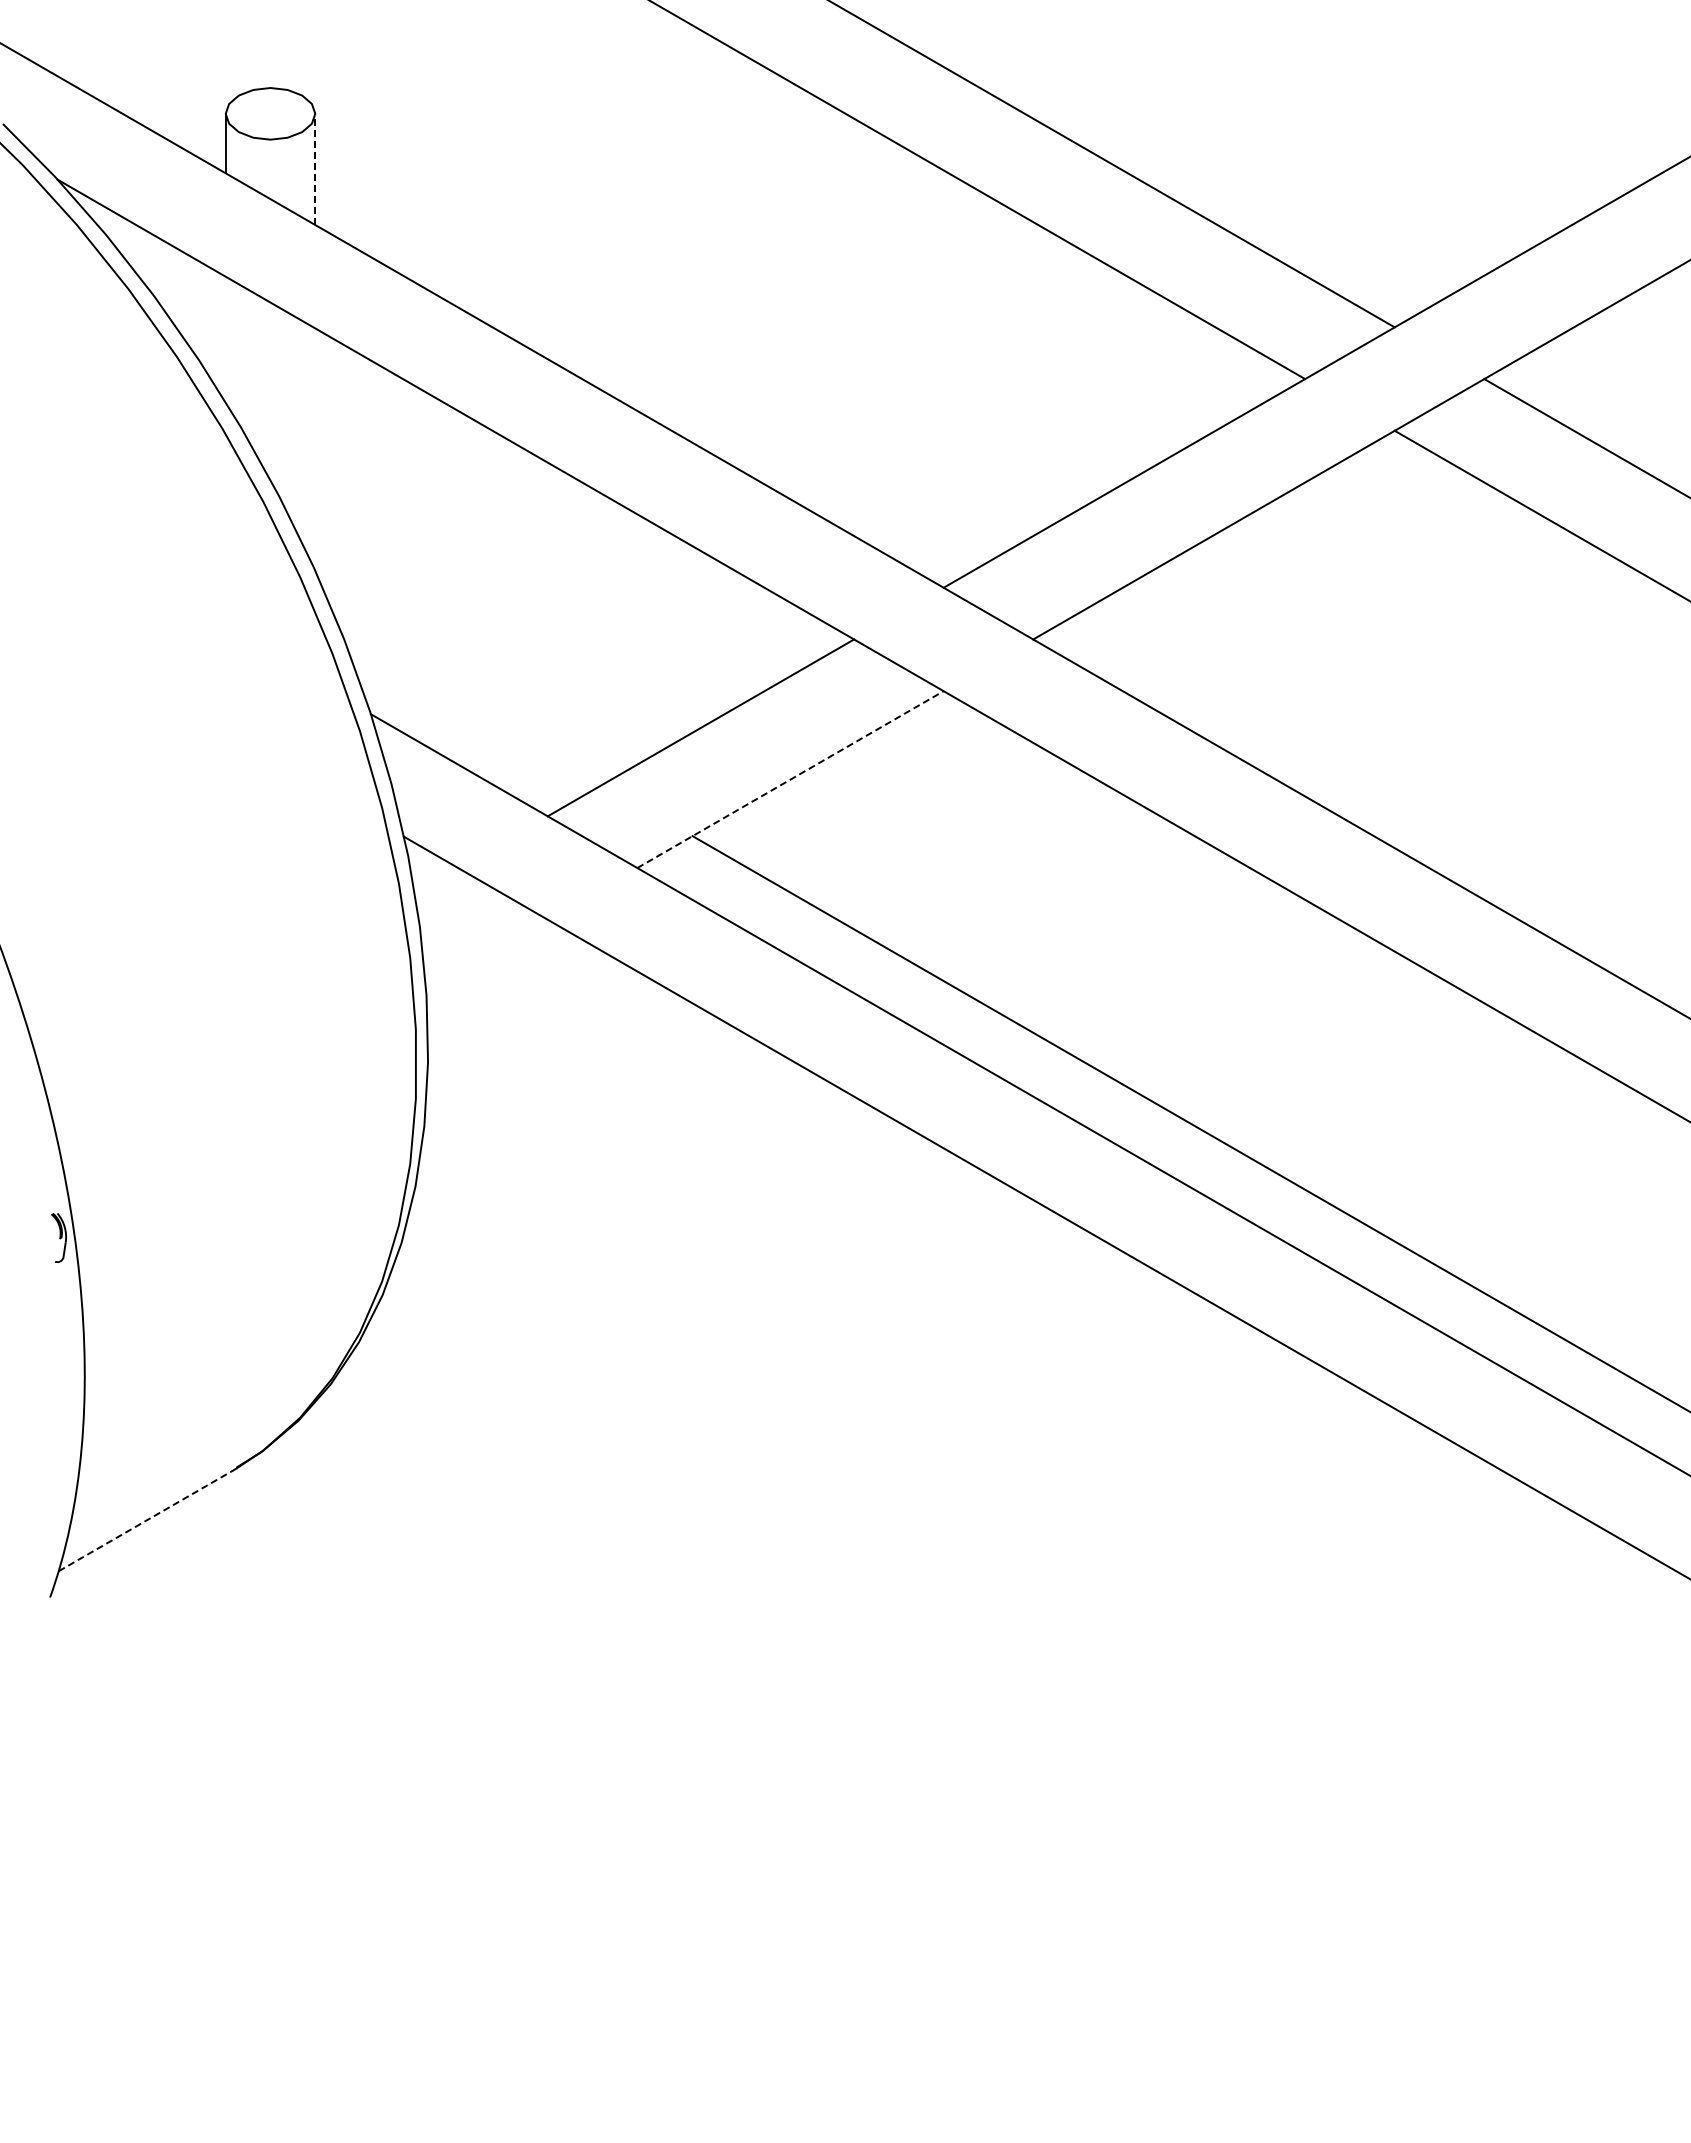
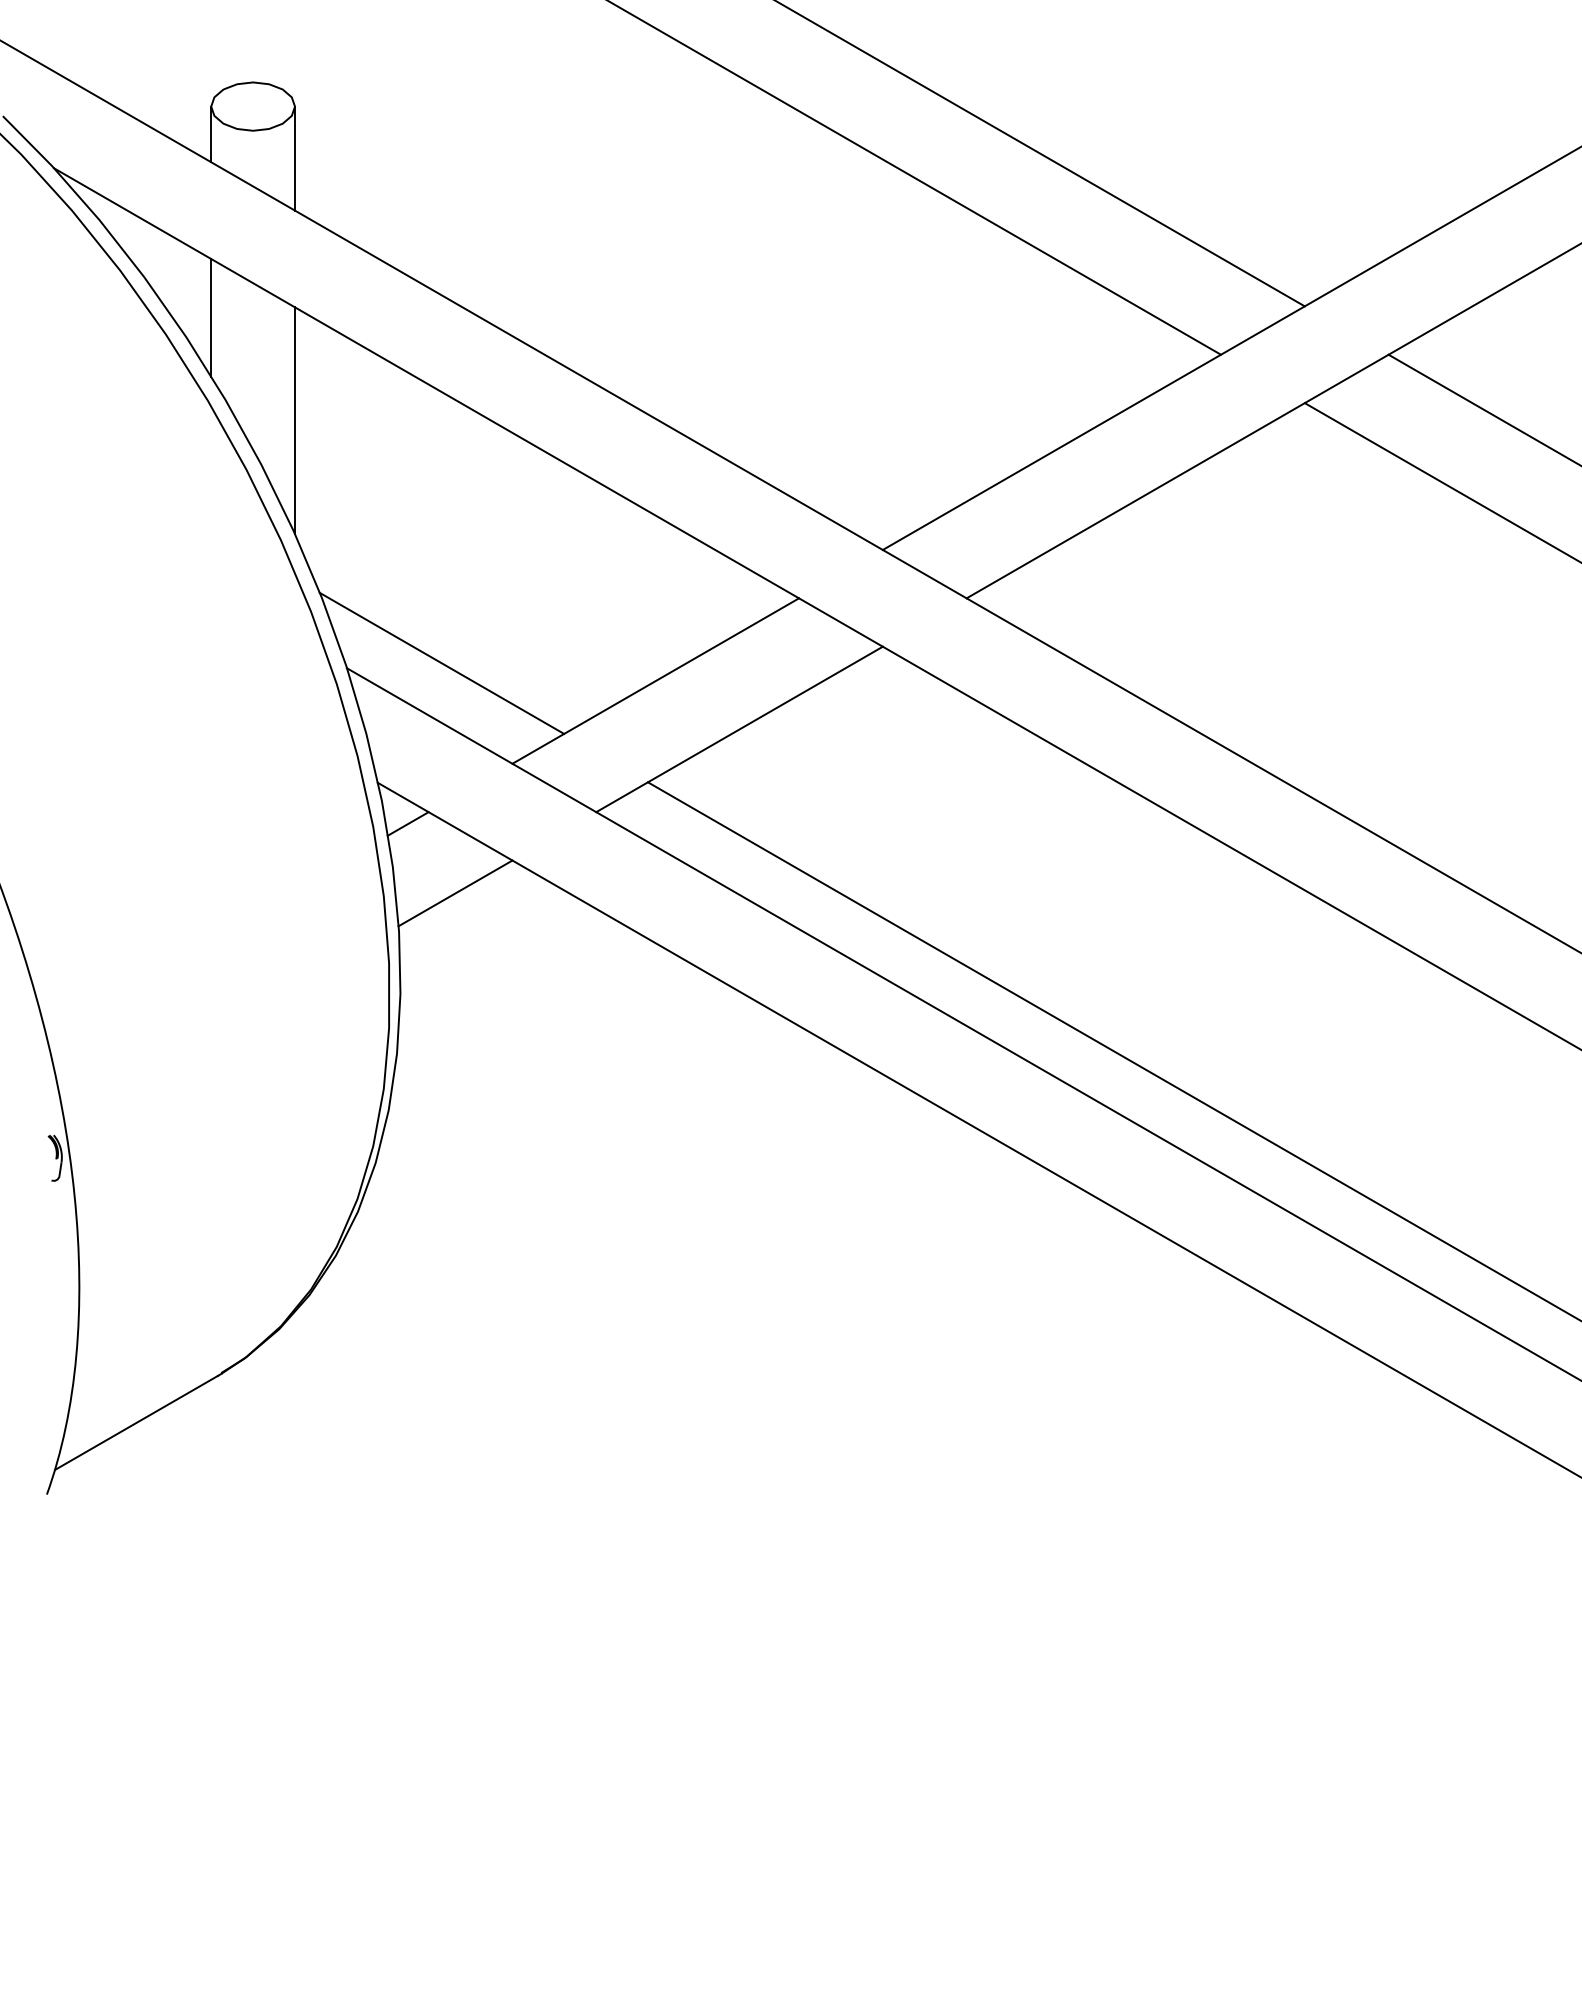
line: (315, 169) -> (295, 158), dashed -> solid
line: (225, 339) -> (210, 317), added
line: (315, 449) -> (295, 420), added
line: (472, 708) -> (442, 662), added
line: (790, 779) -> (739, 729), dashed -> solid
line: (436, 880) -> (408, 823), added
line: (486, 954) -> (455, 893), added
line: (145, 1520) -> (136, 1422), dashed -> solid

